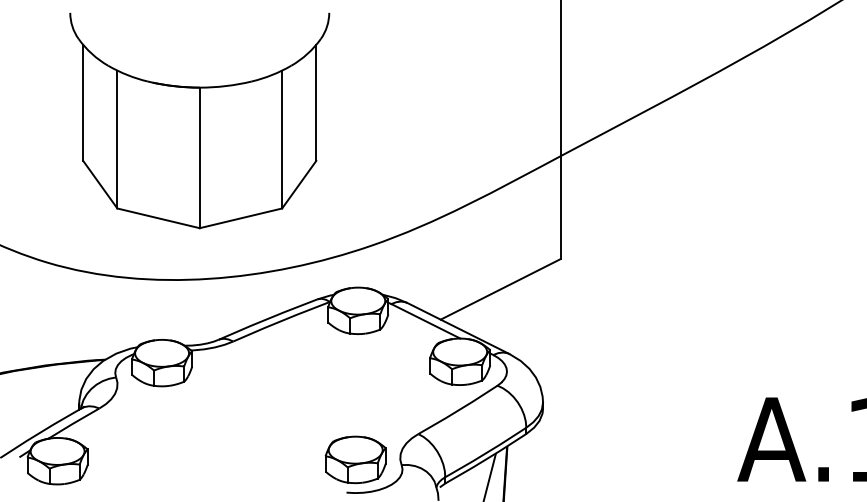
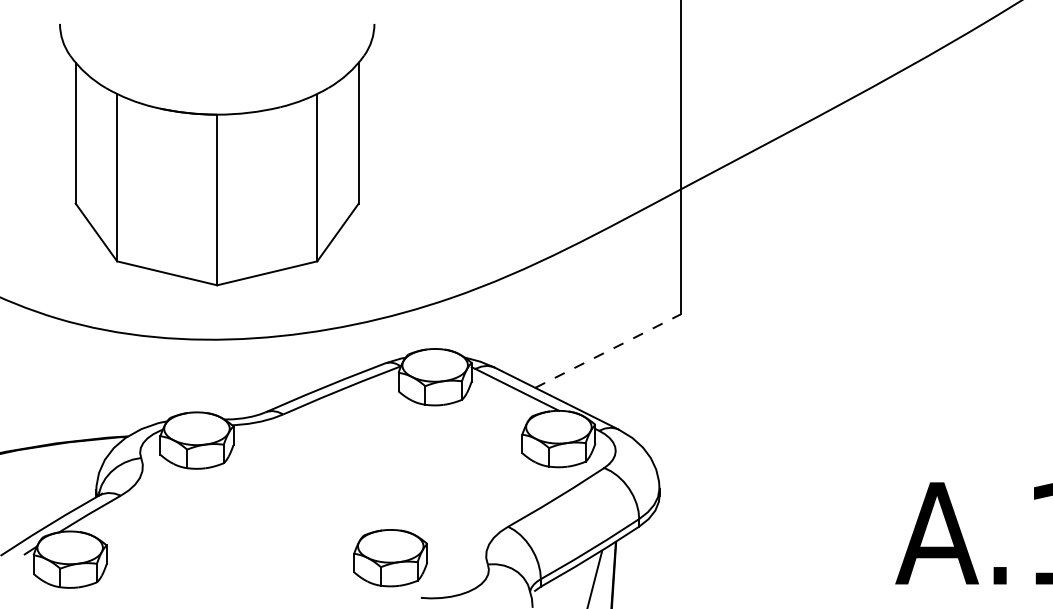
part: (199, 120) -> (216, 154), moved
line: (501, 289) -> (609, 351), solid -> dashed
part: (355, 459) -> (390, 557), moved

